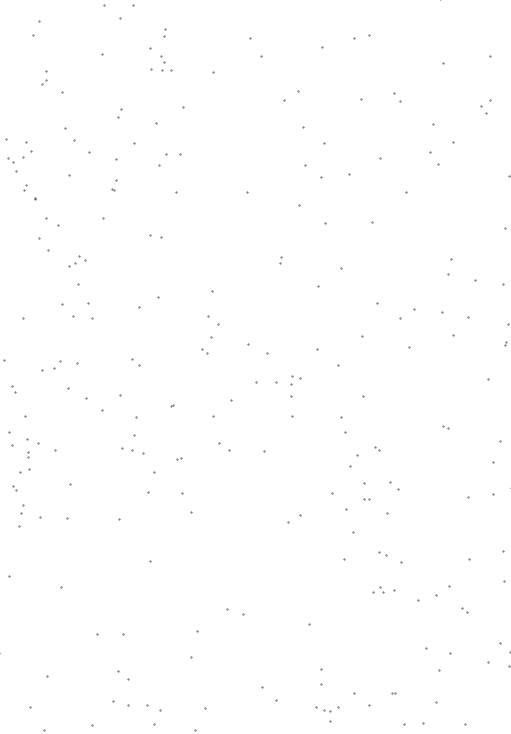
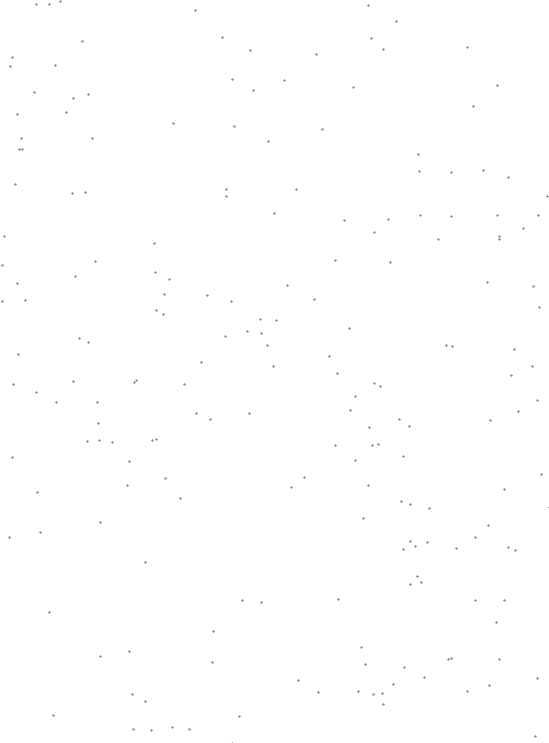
part: (295, 380) -> (269, 325), size x1.6
part: (378, 620) -> (416, 579), added
part: (327, 709) -> (377, 691), size x1.4

